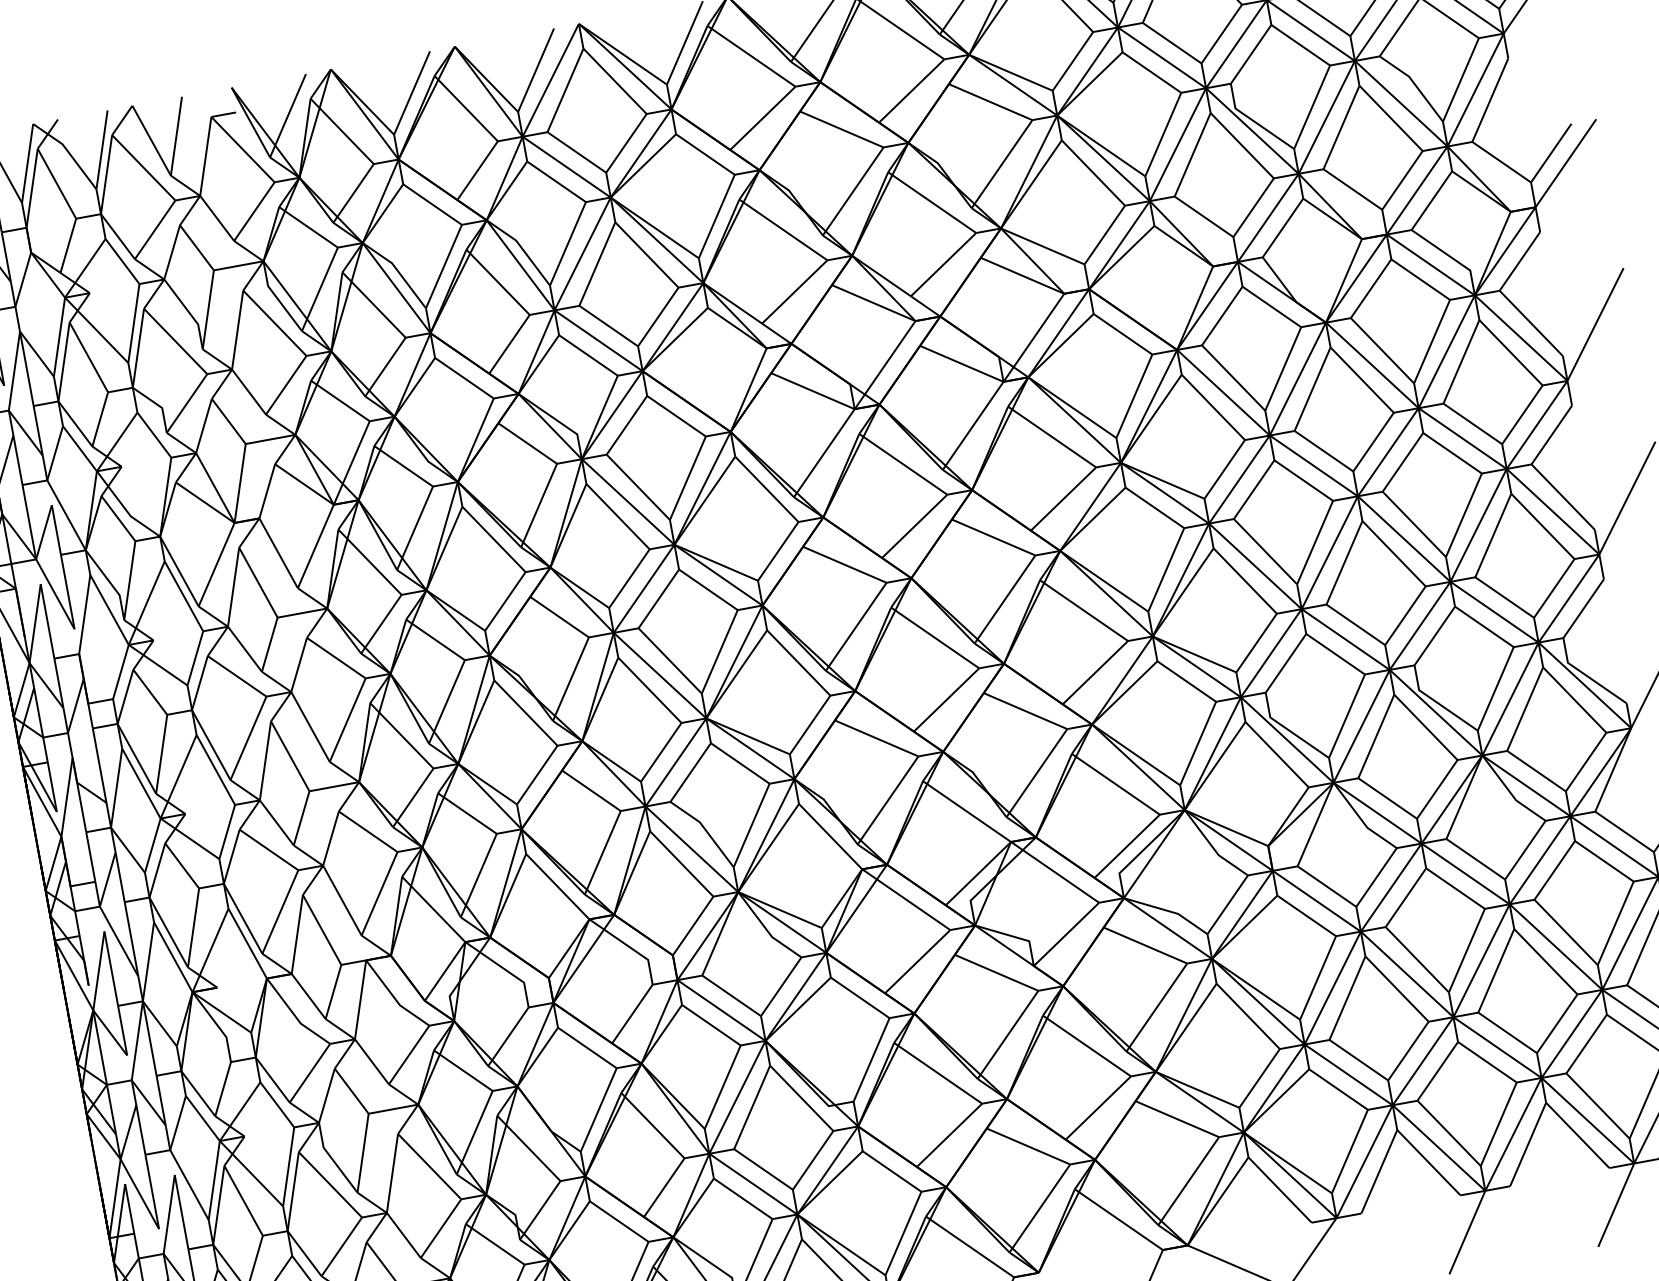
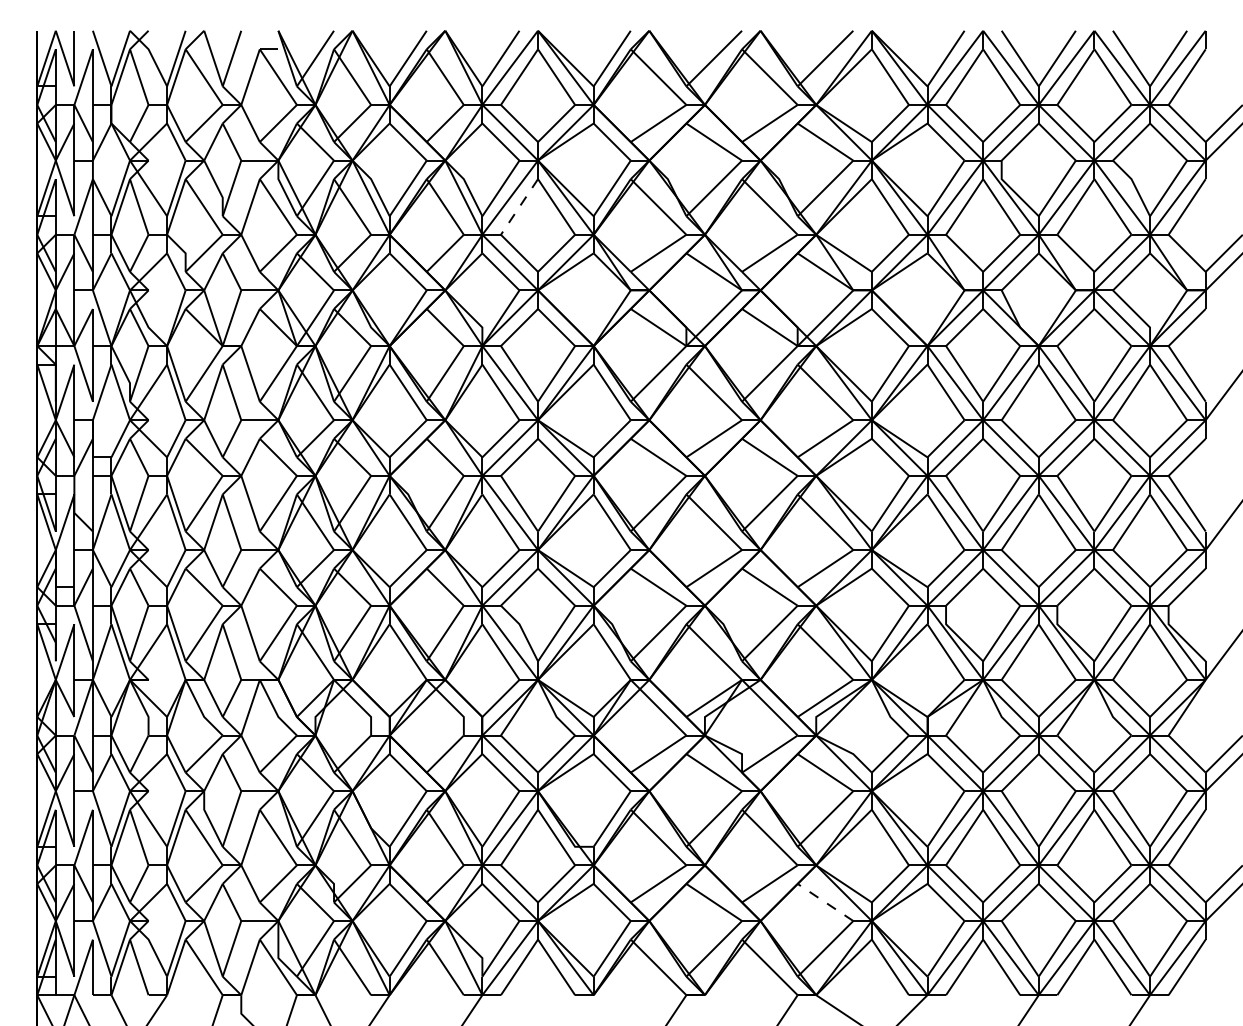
line: (597, 264) -> (519, 207), solid -> dashed
line: (1177, 1119) -> (825, 902), solid -> dashed

